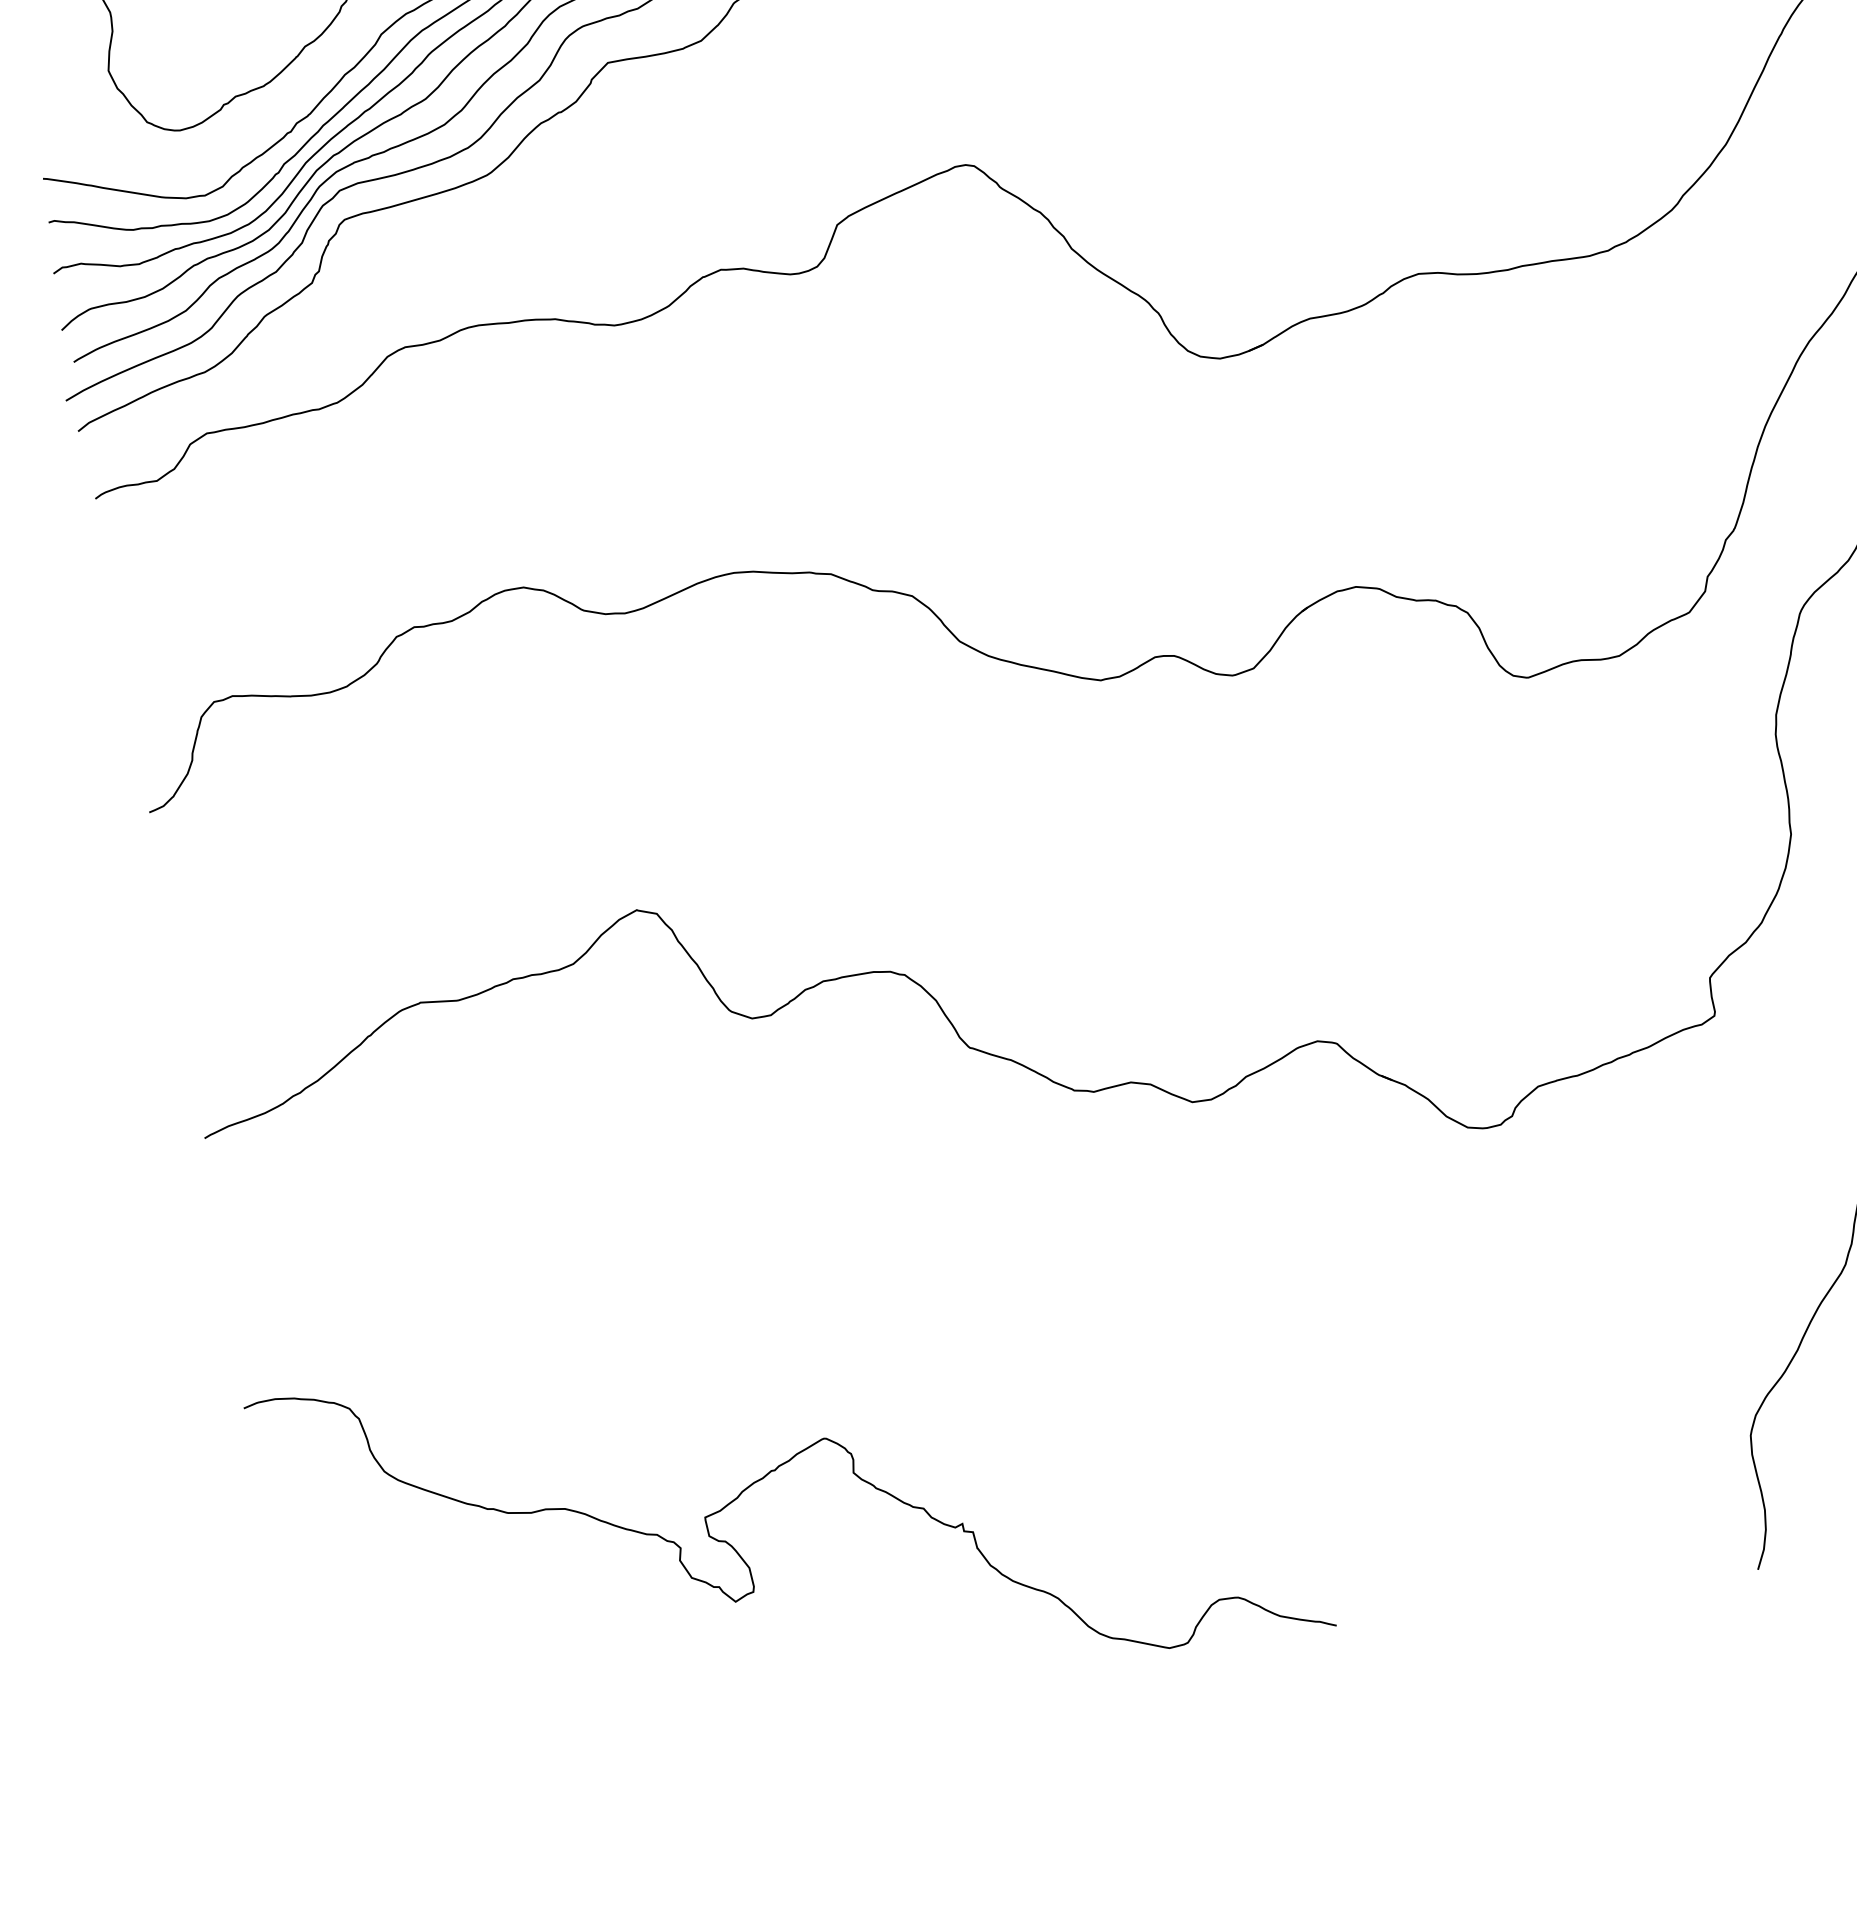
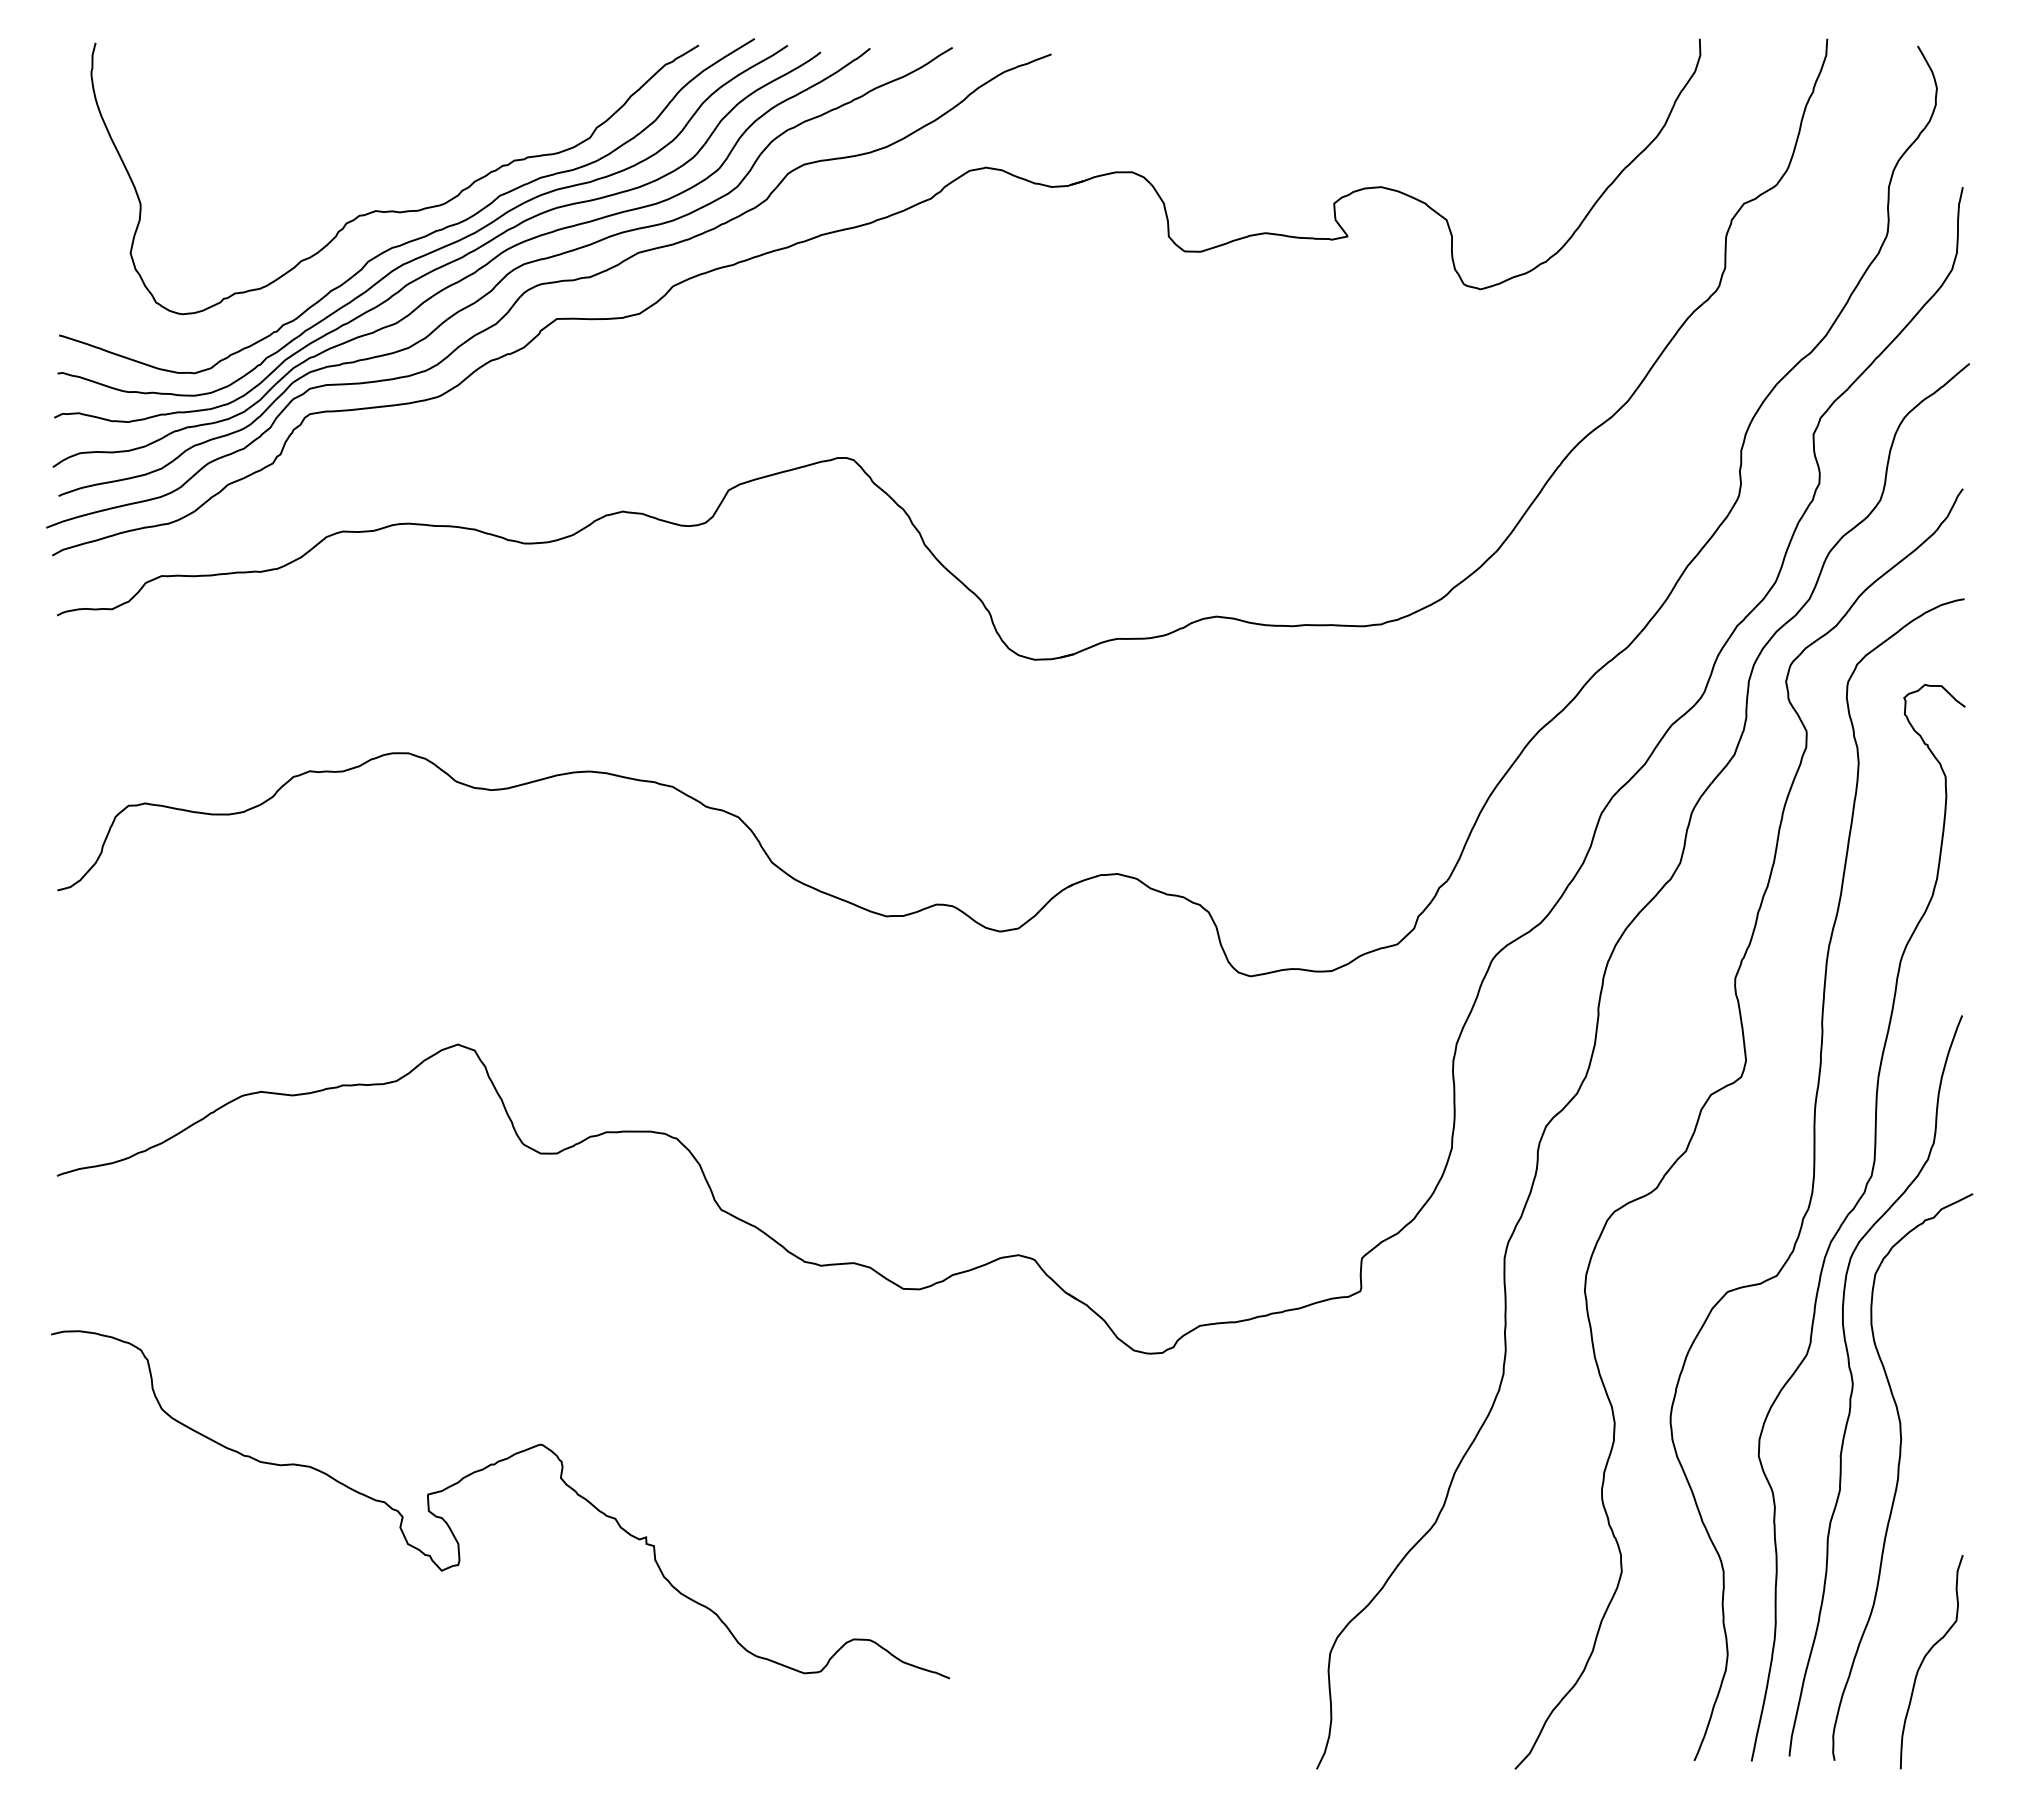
curve: (763, 1479) -> (483, 1470), moved

